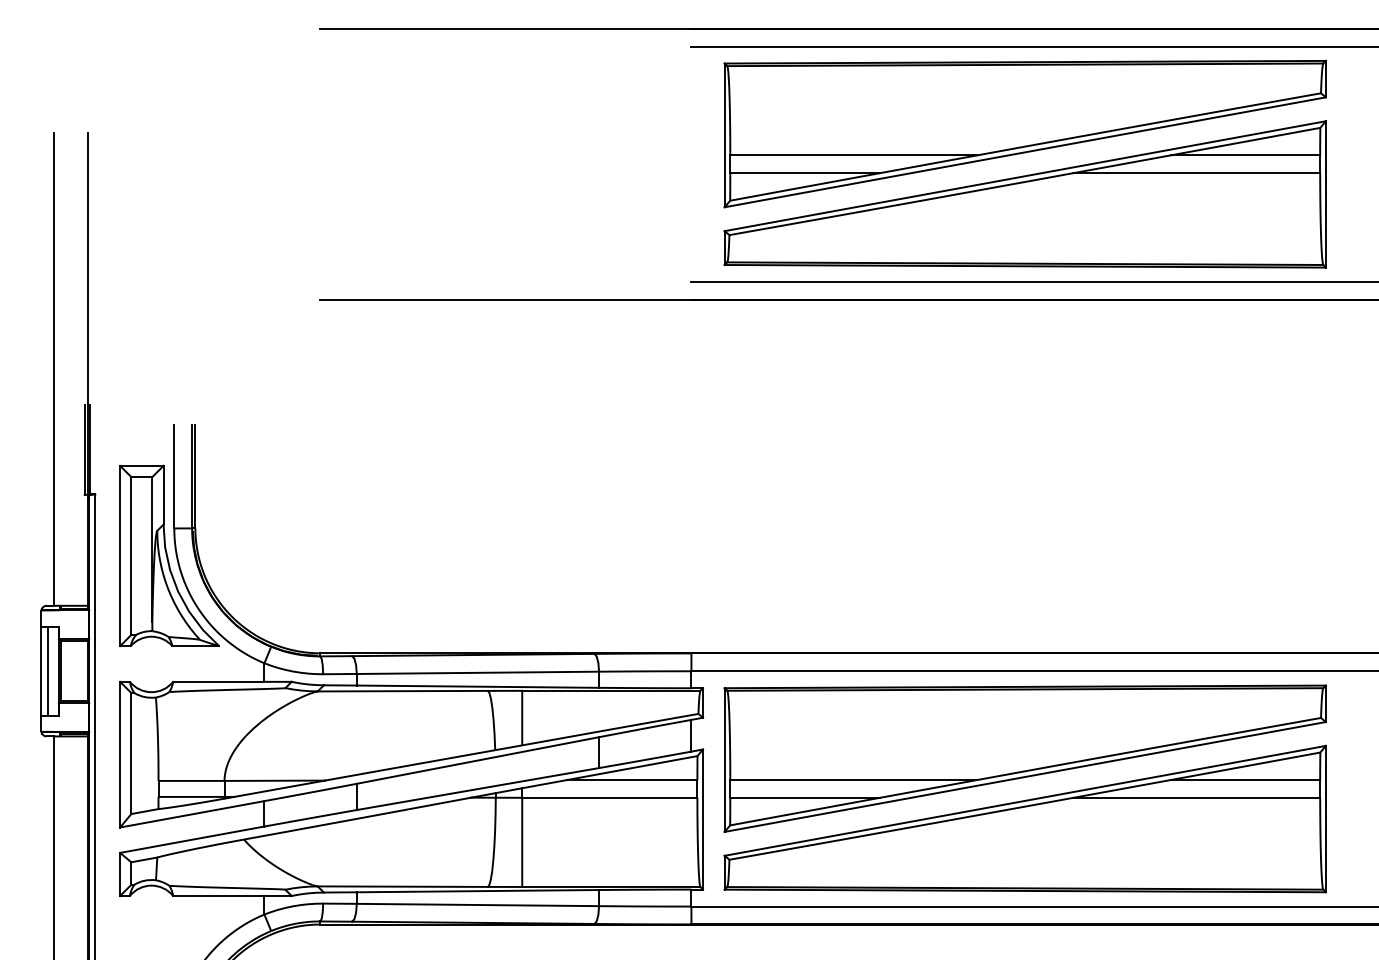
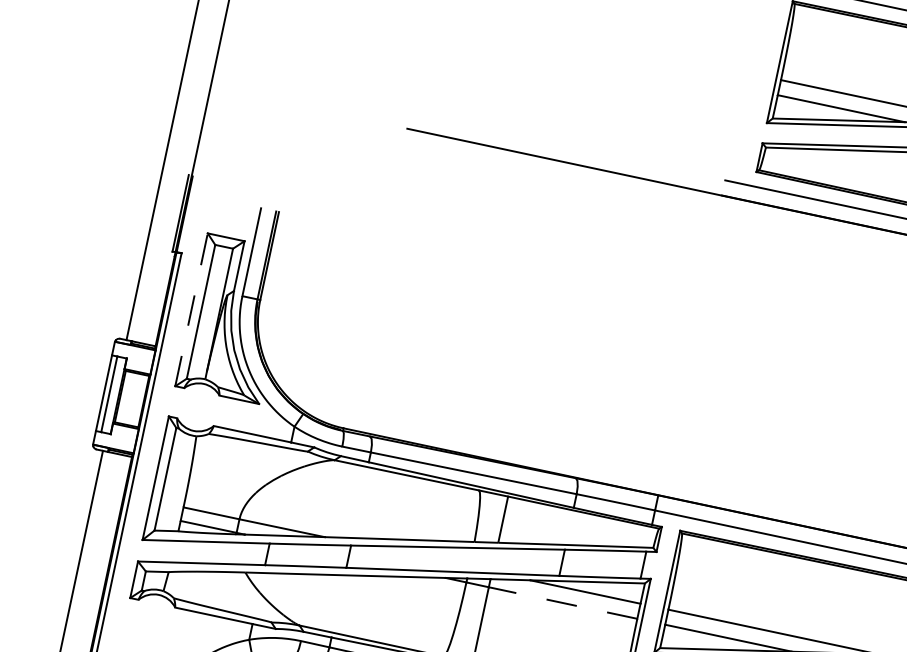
line: (120, 555) -> (191, 309), solid -> dashed
line: (609, 797) -> (562, 602), solid -> dashed

